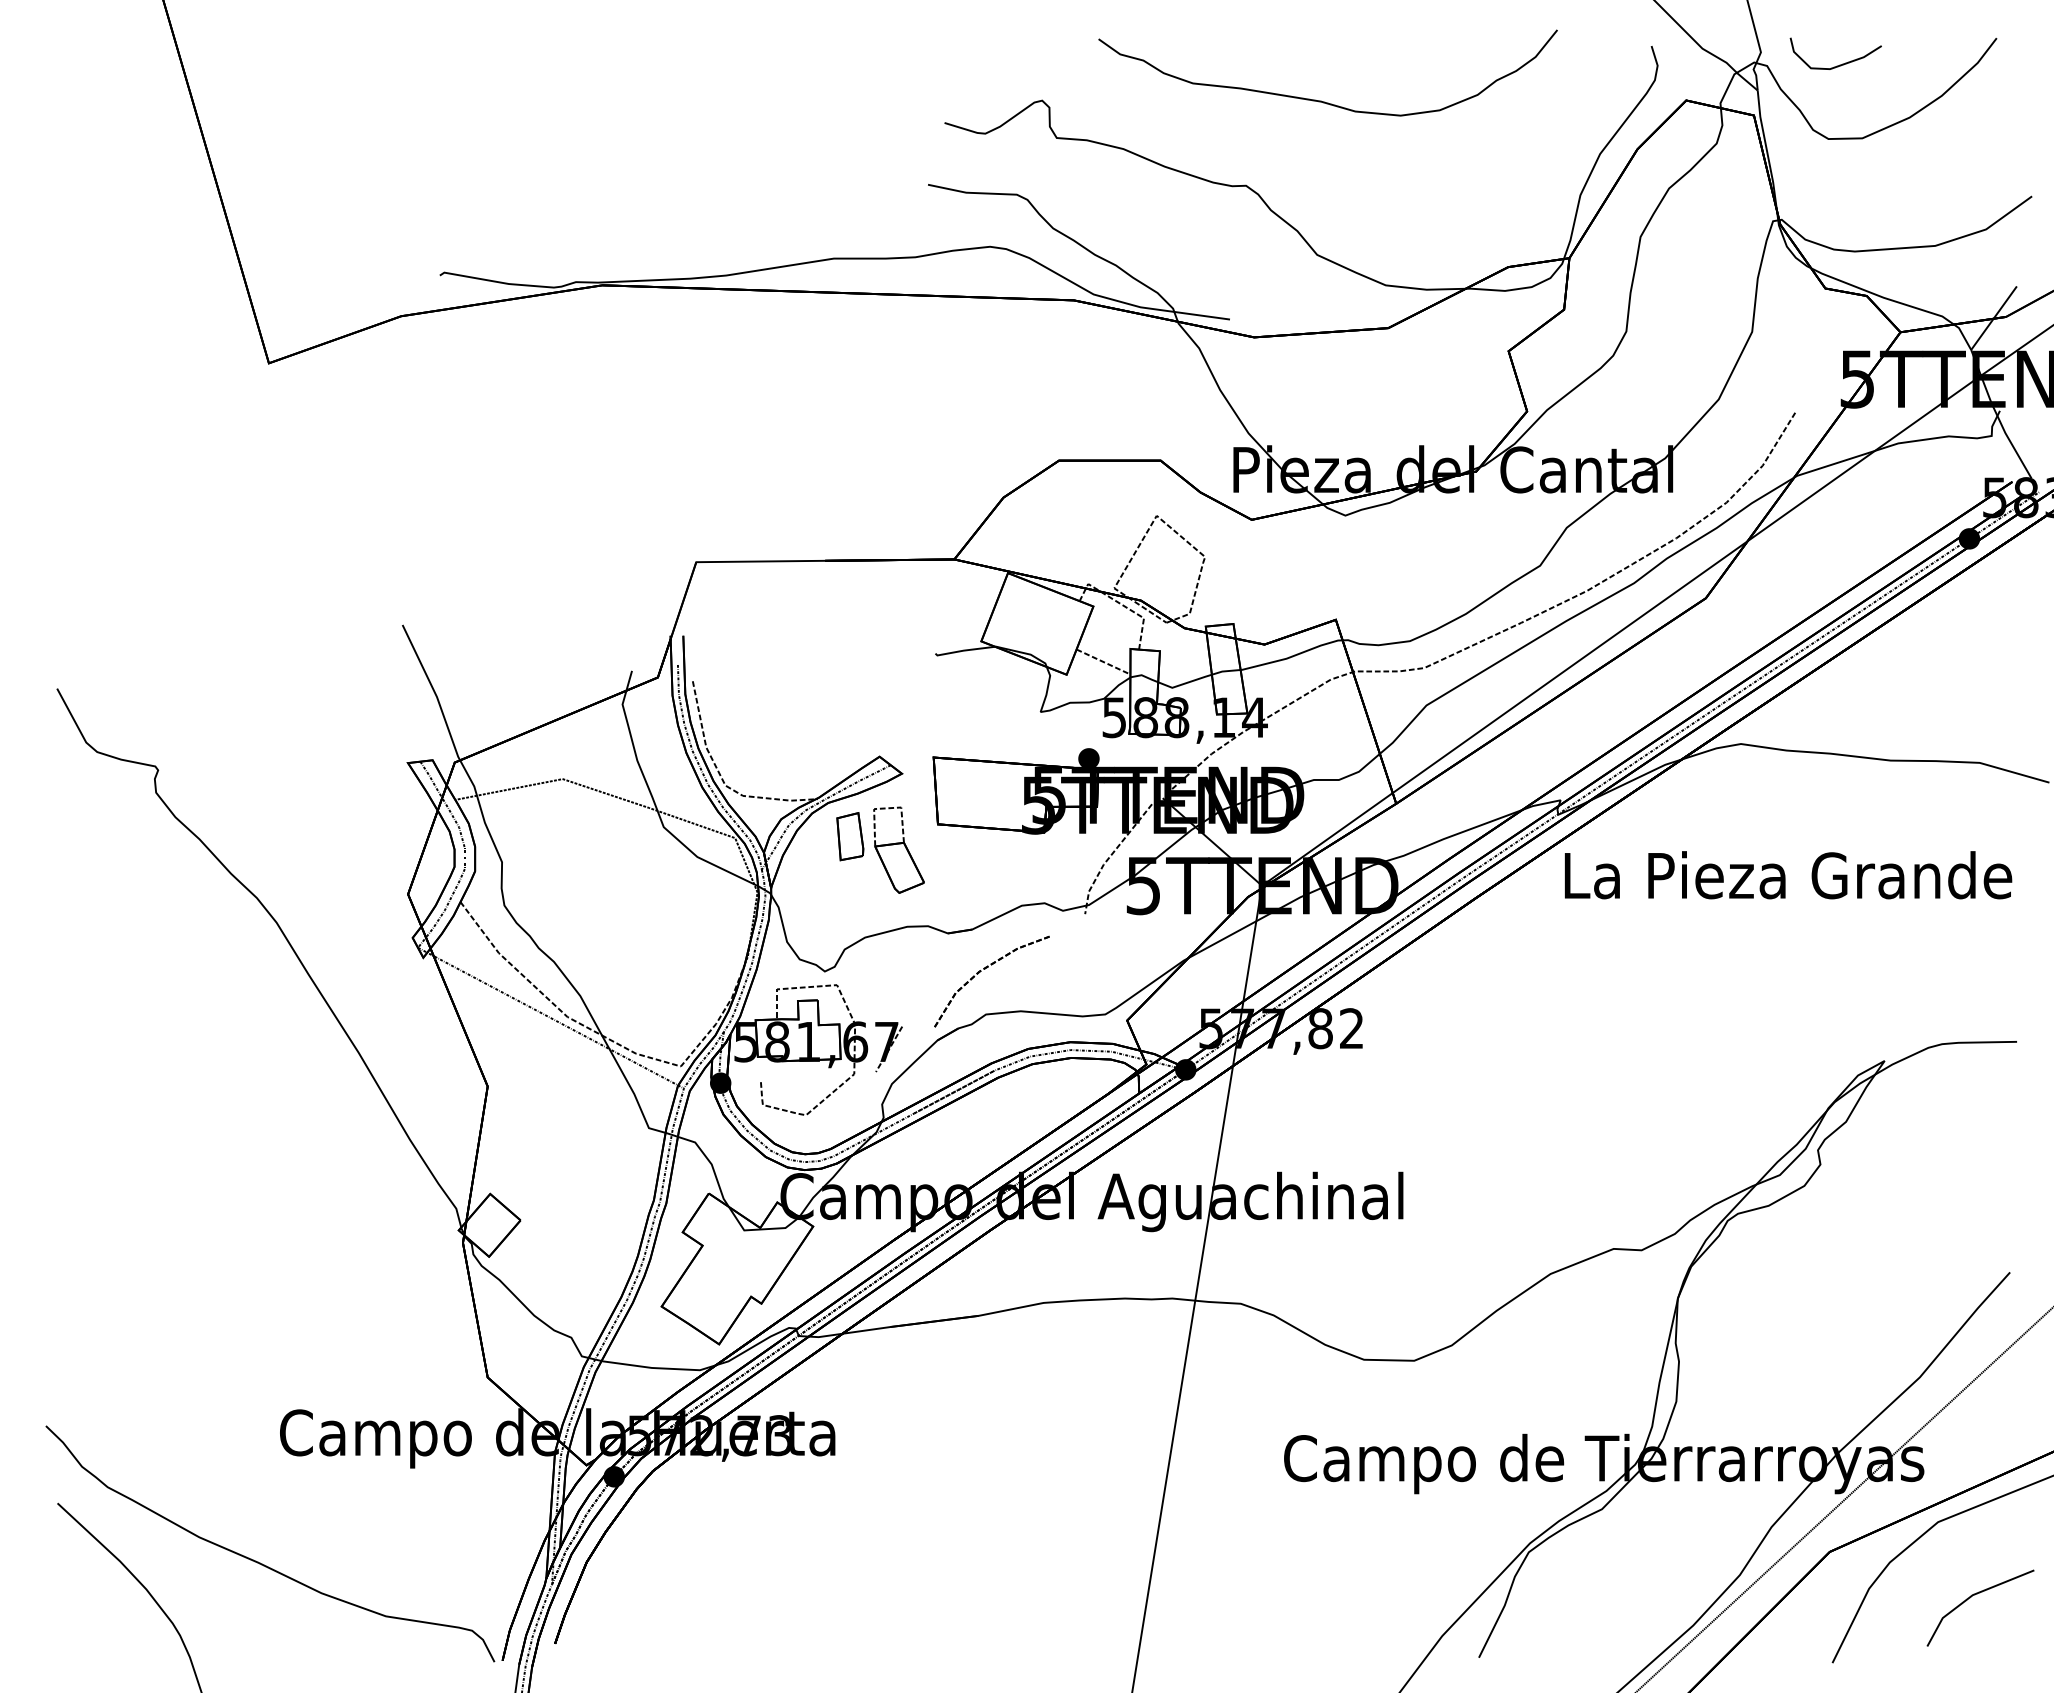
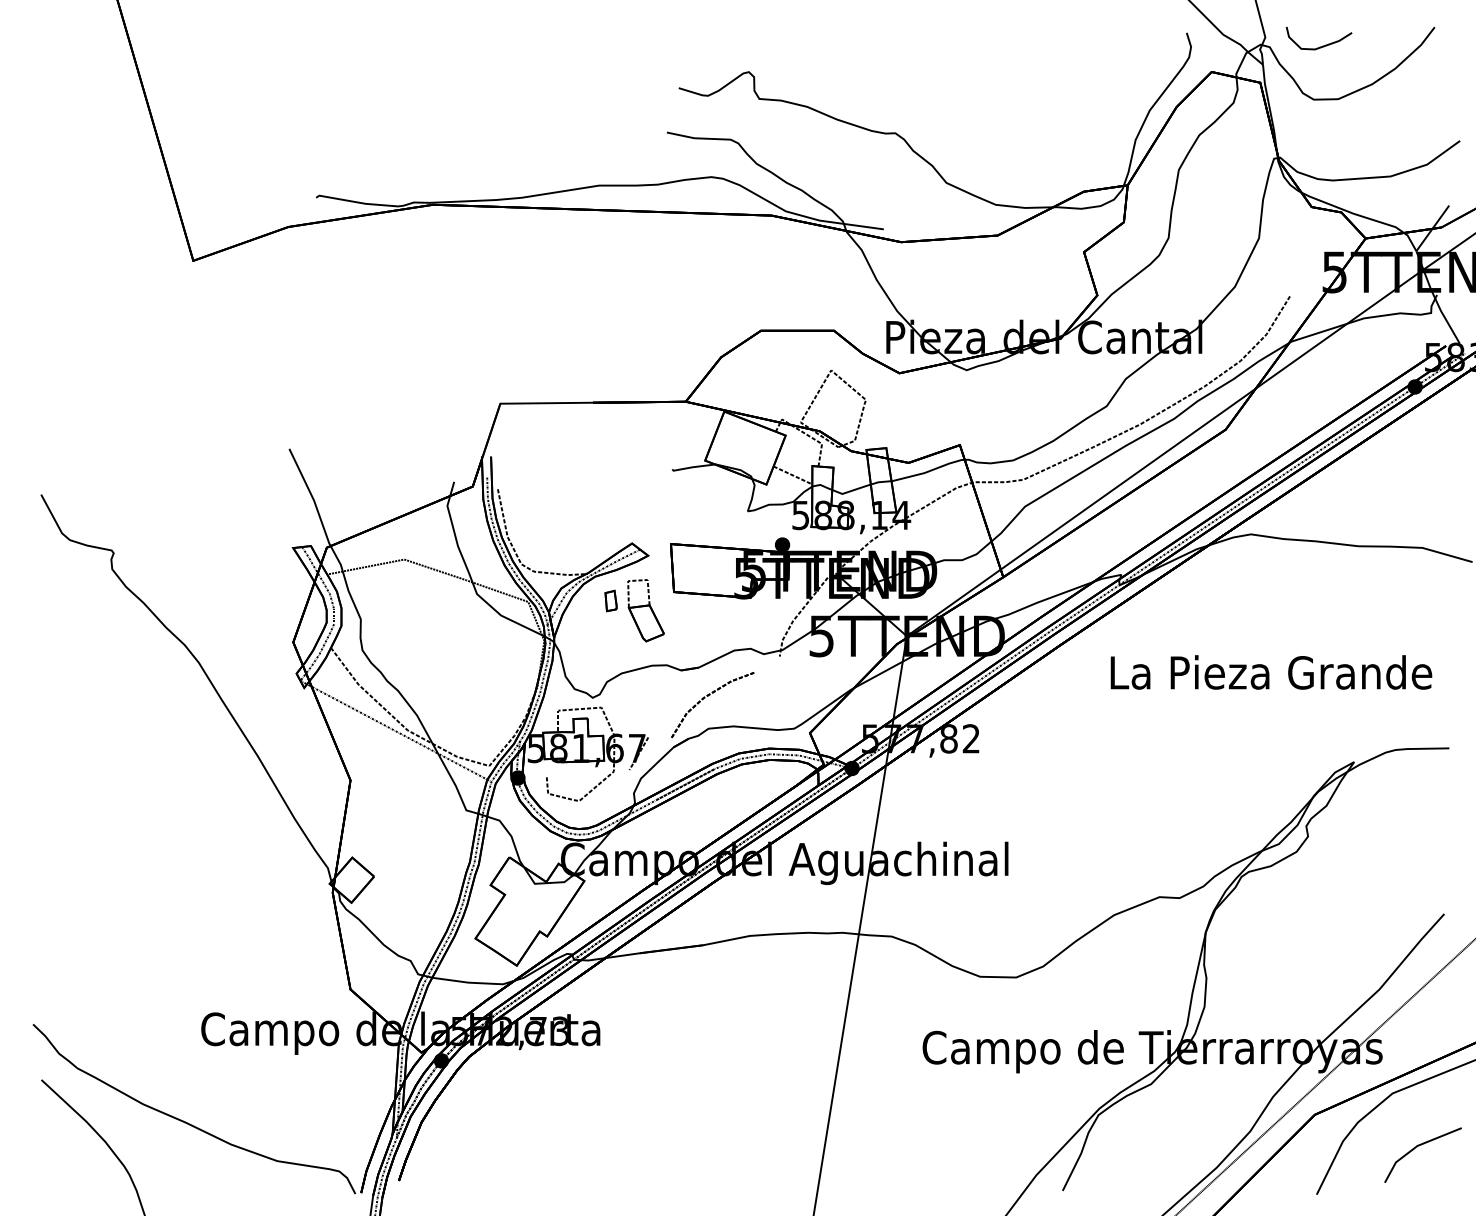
part: (1321, 100) -> (949, 71), removed
part: (850, 836) -> (611, 600), size x0.6
text: (1788, 875) -> (1271, 672), moved

